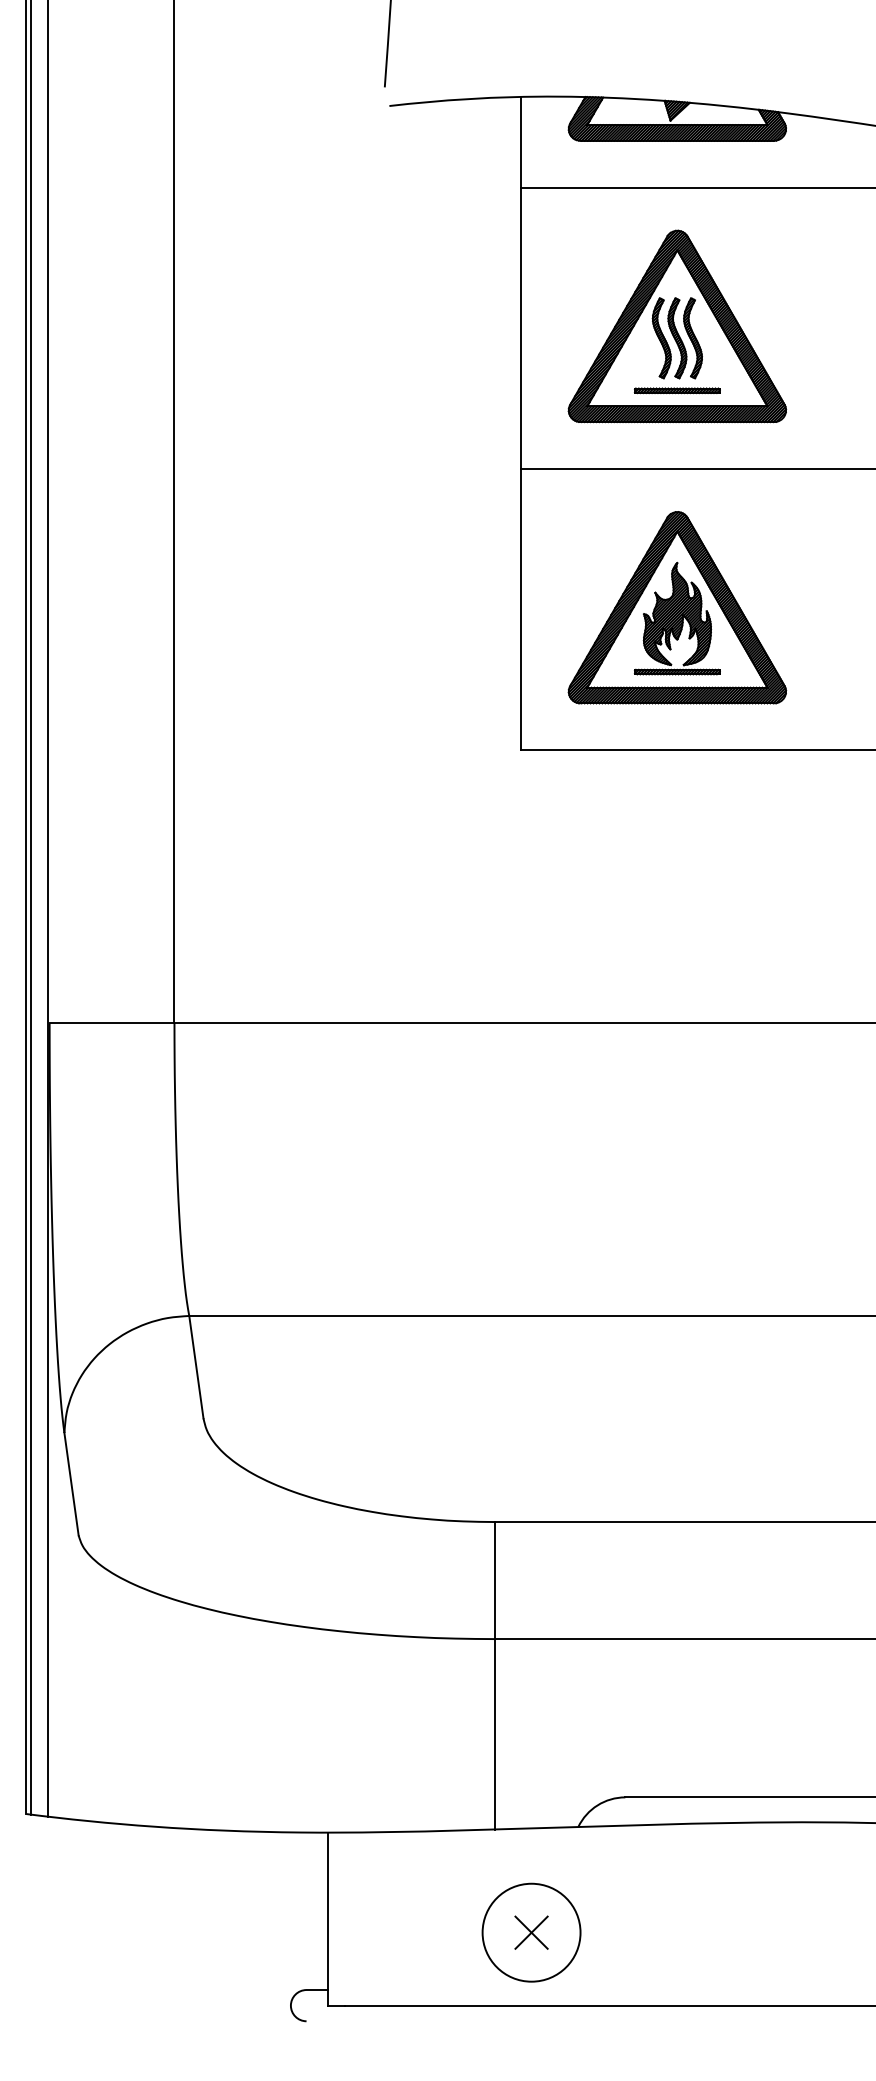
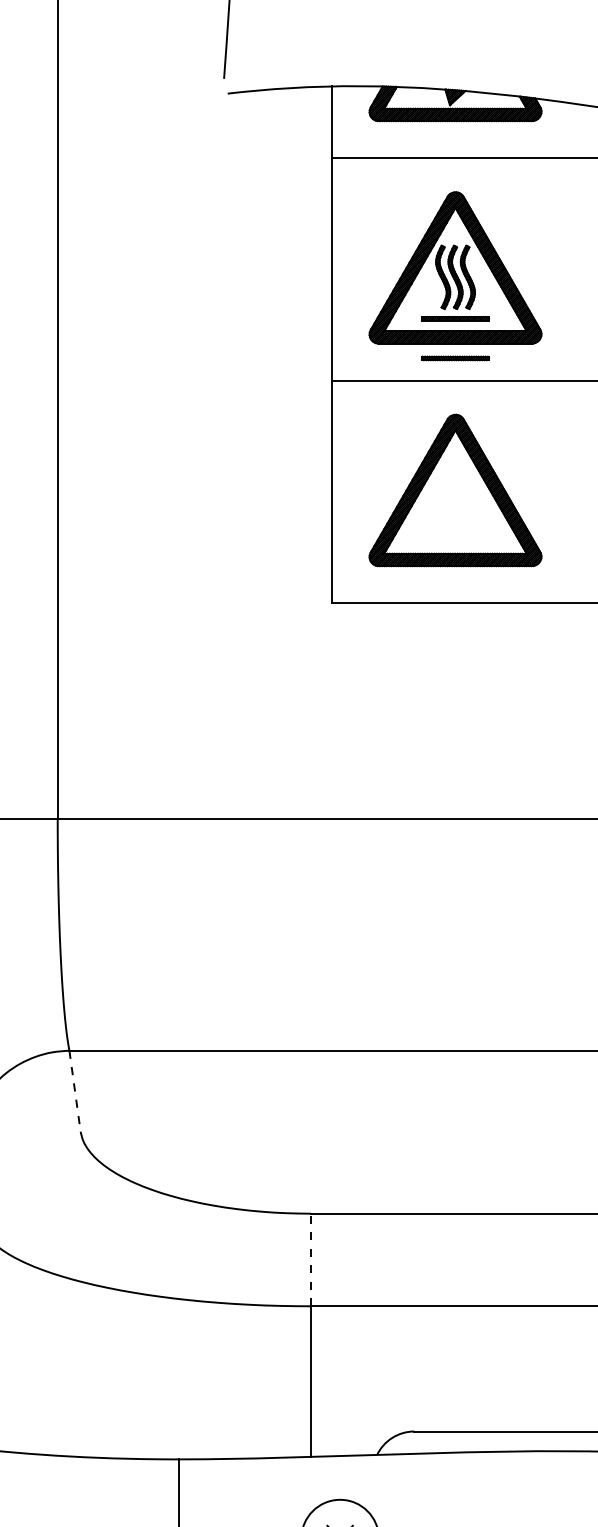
part: (677, 440) -> (455, 358), added
part: (677, 618) -> (455, 499), removed
line: (196, 1367) -> (75, 1091), solid -> dashed
line: (494, 1580) -> (310, 1259), solid -> dashed

